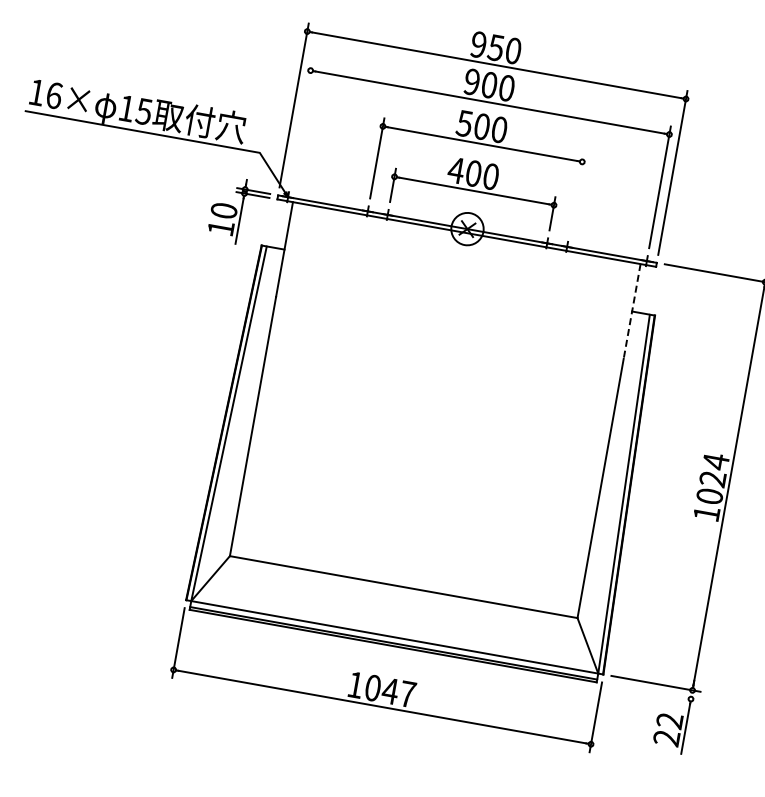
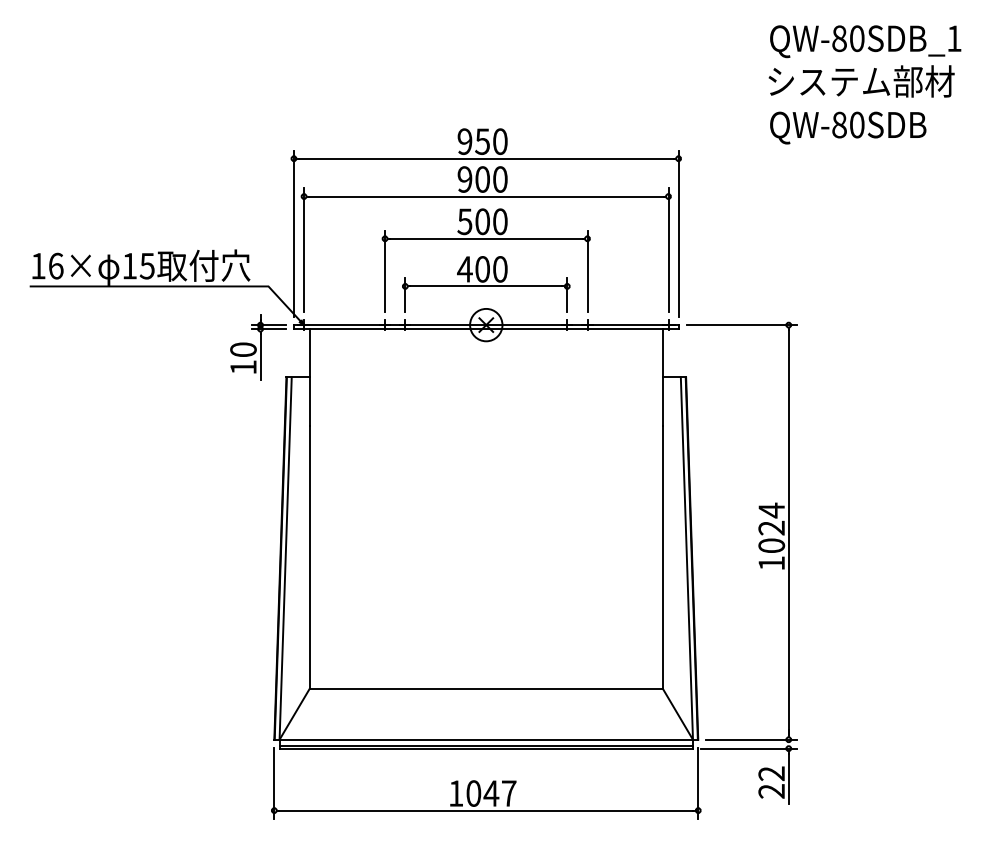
line: (301, 122) -> (304, 249), added
line: (576, 193) -> (587, 270), added
line: (631, 311) -> (662, 377), dashed -> solid
line: (651, 691) -> (748, 748), added

